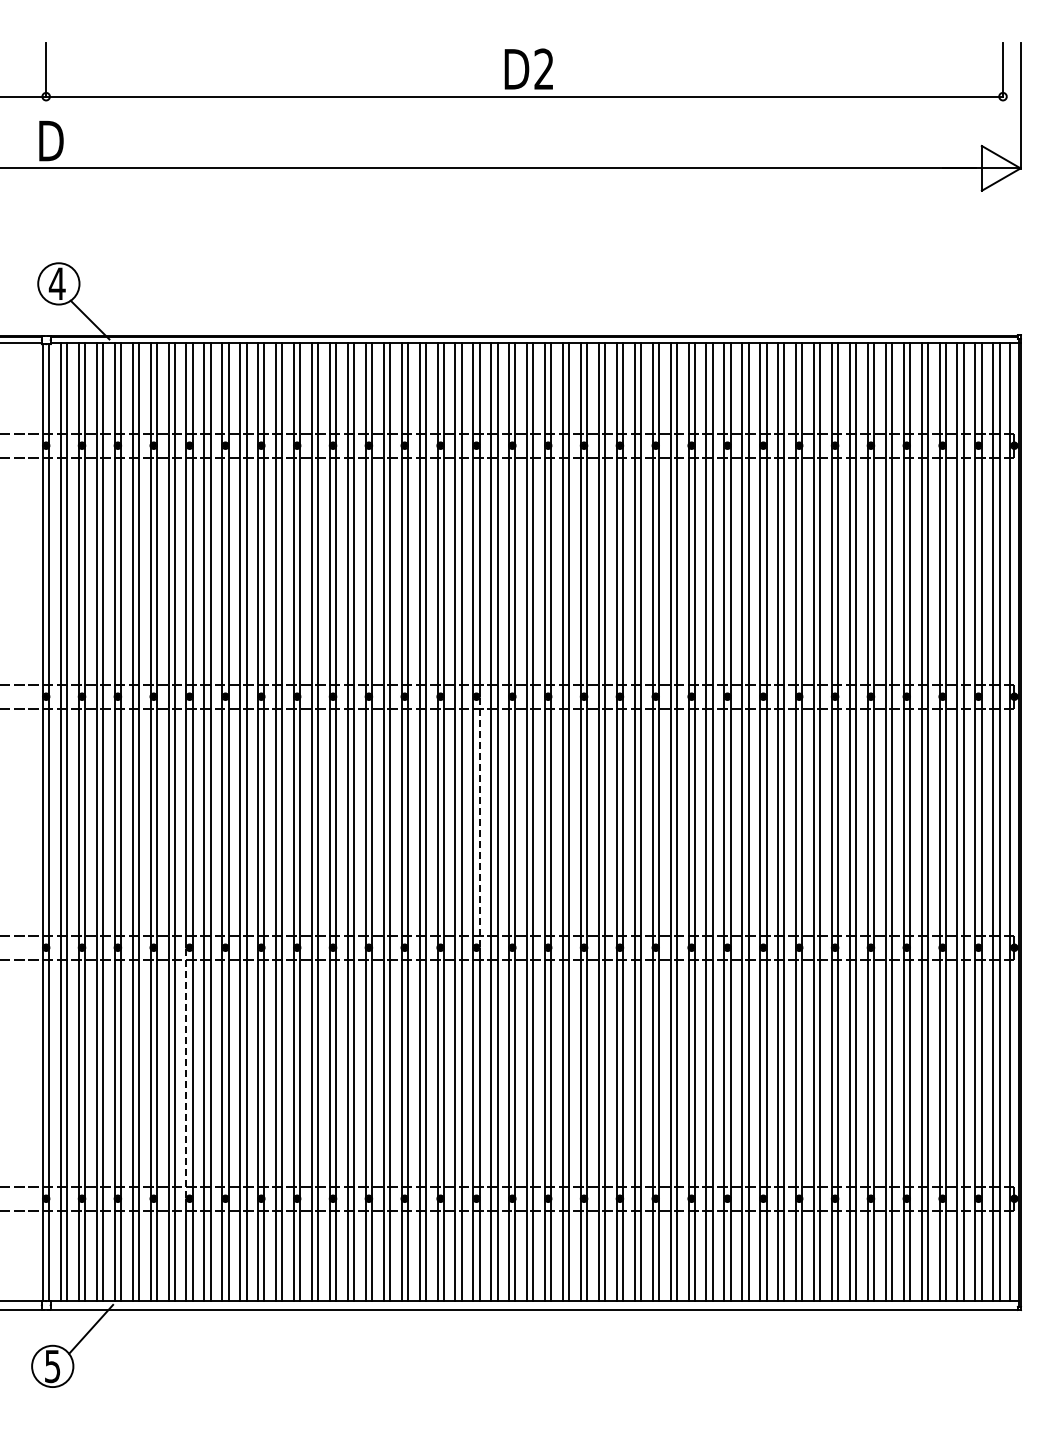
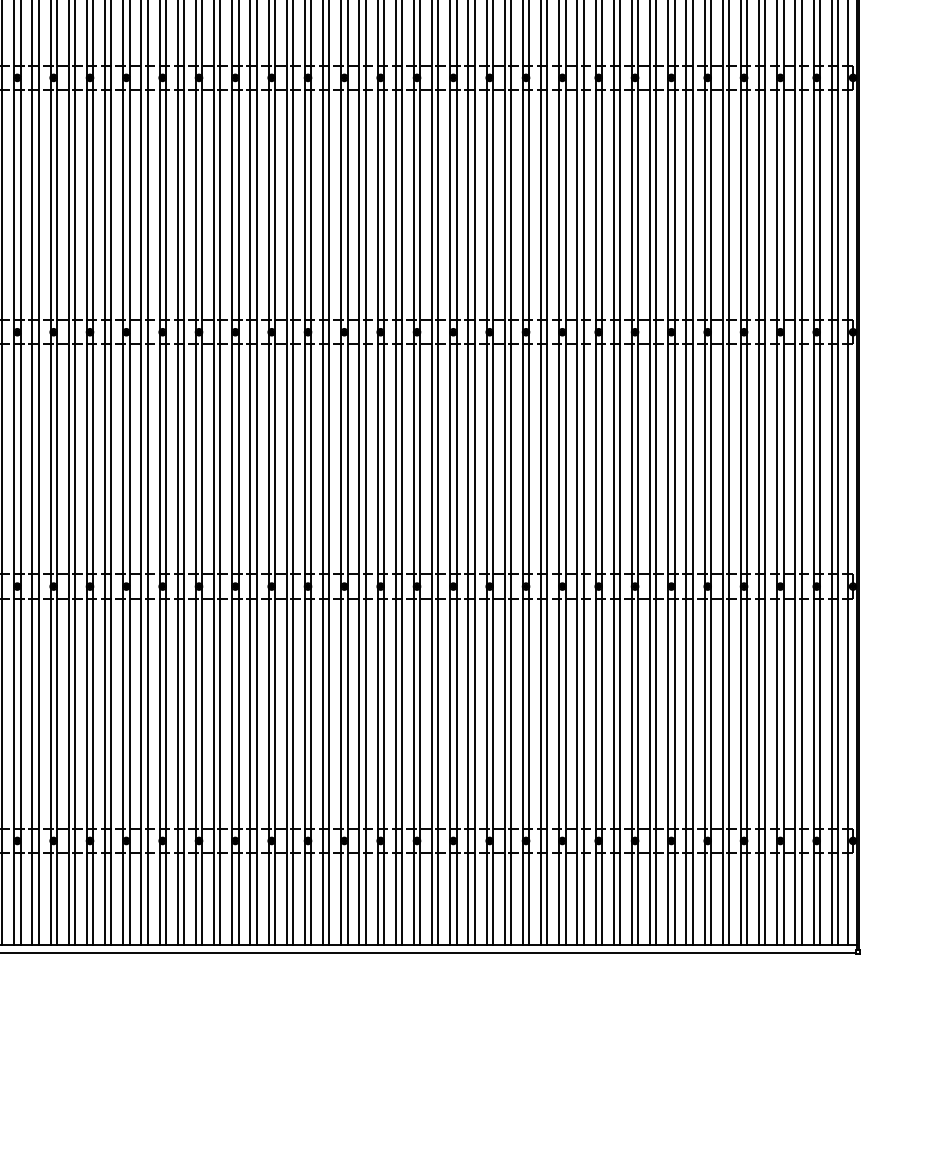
line: (479, 822) -> (311, 459), dashed -> solid
line: (186, 1073) -> (14, 714), dashed -> solid

